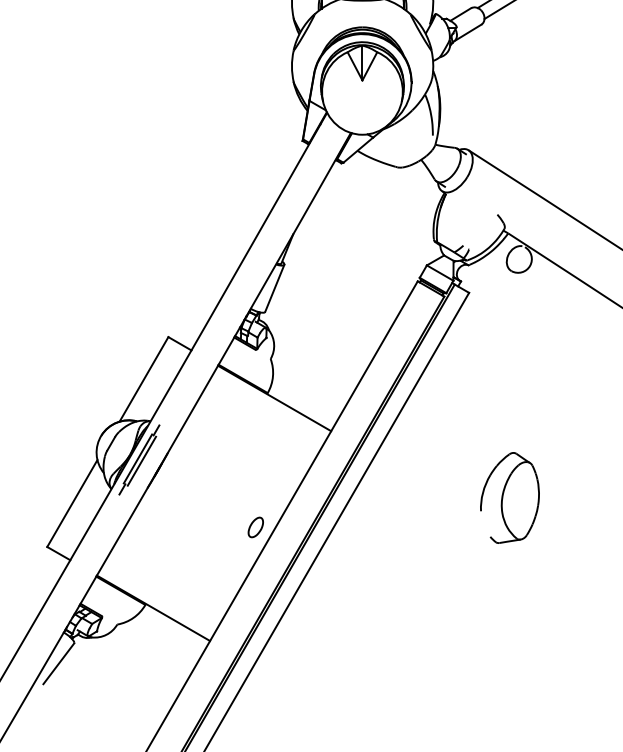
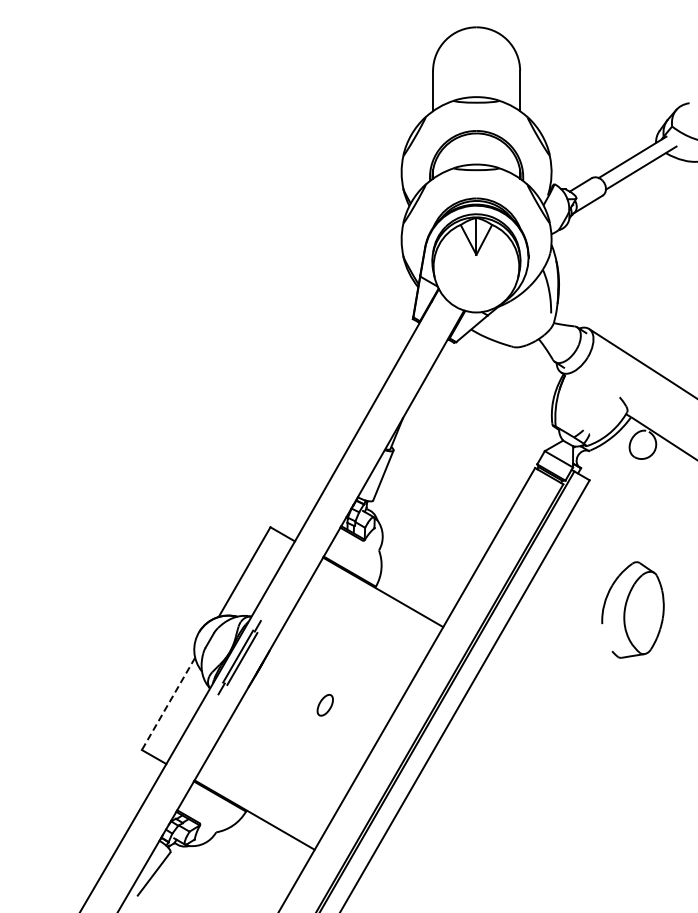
part: (509, 497) -> (632, 609), moved
line: (72, 504) -> (168, 704), solid -> dashed
part: (255, 527) -> (324, 705), moved

